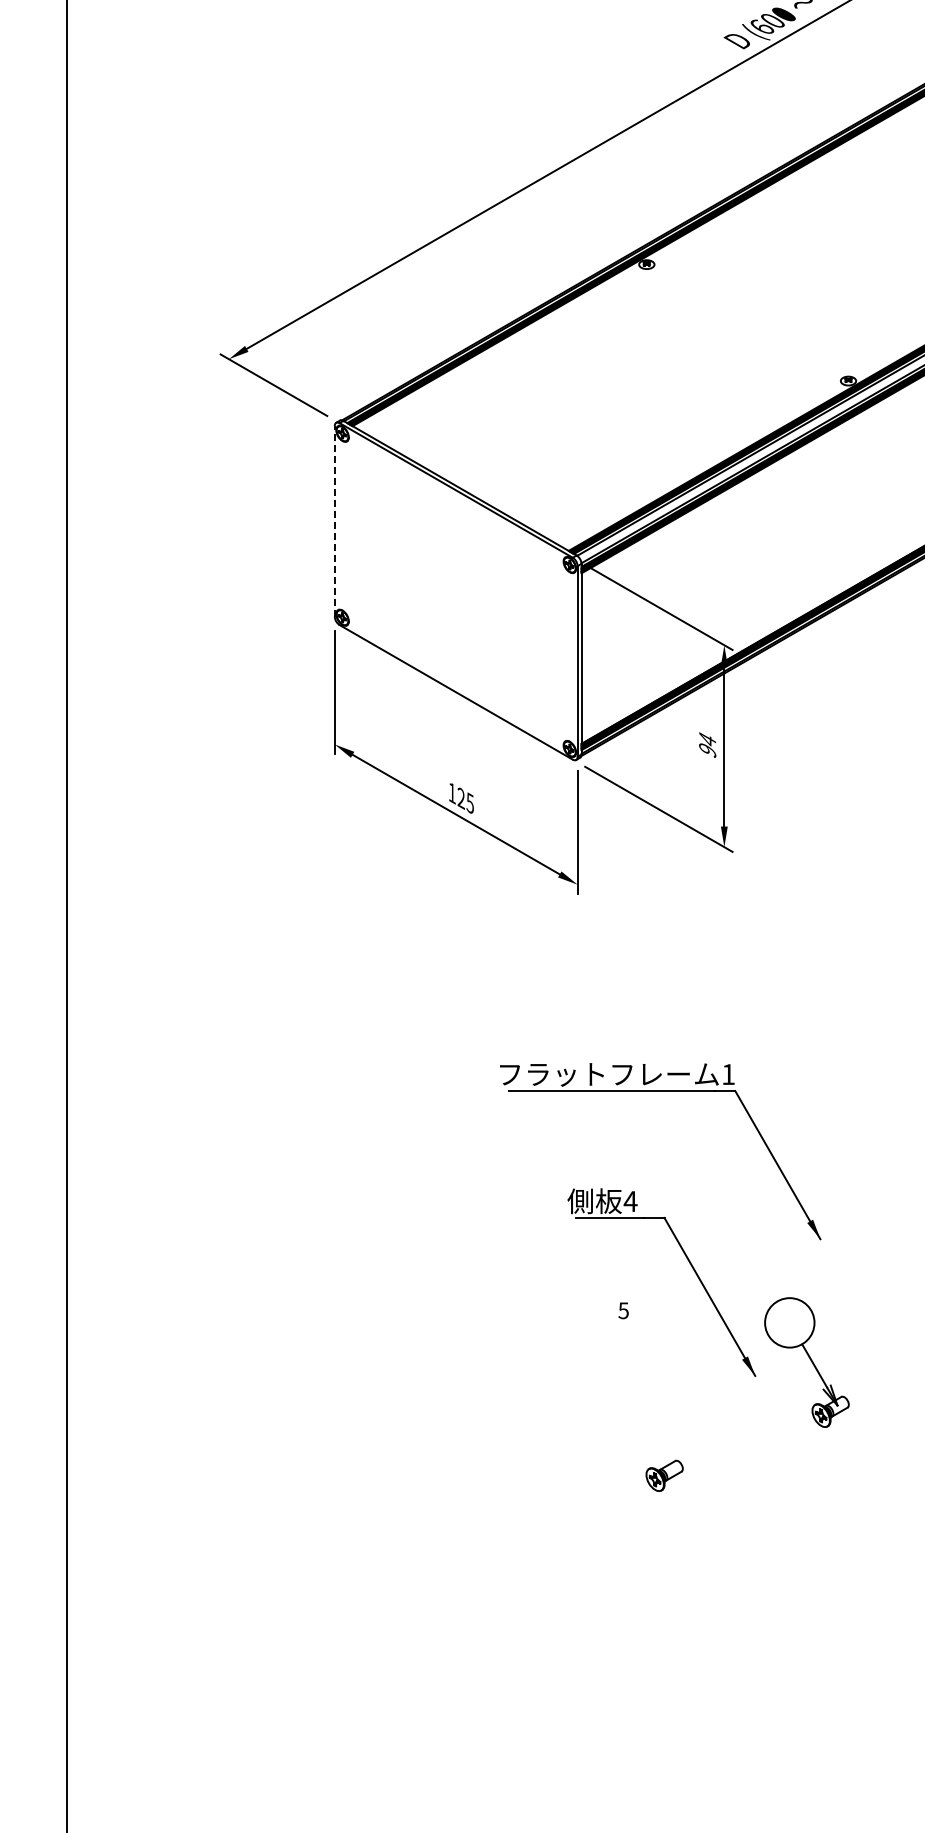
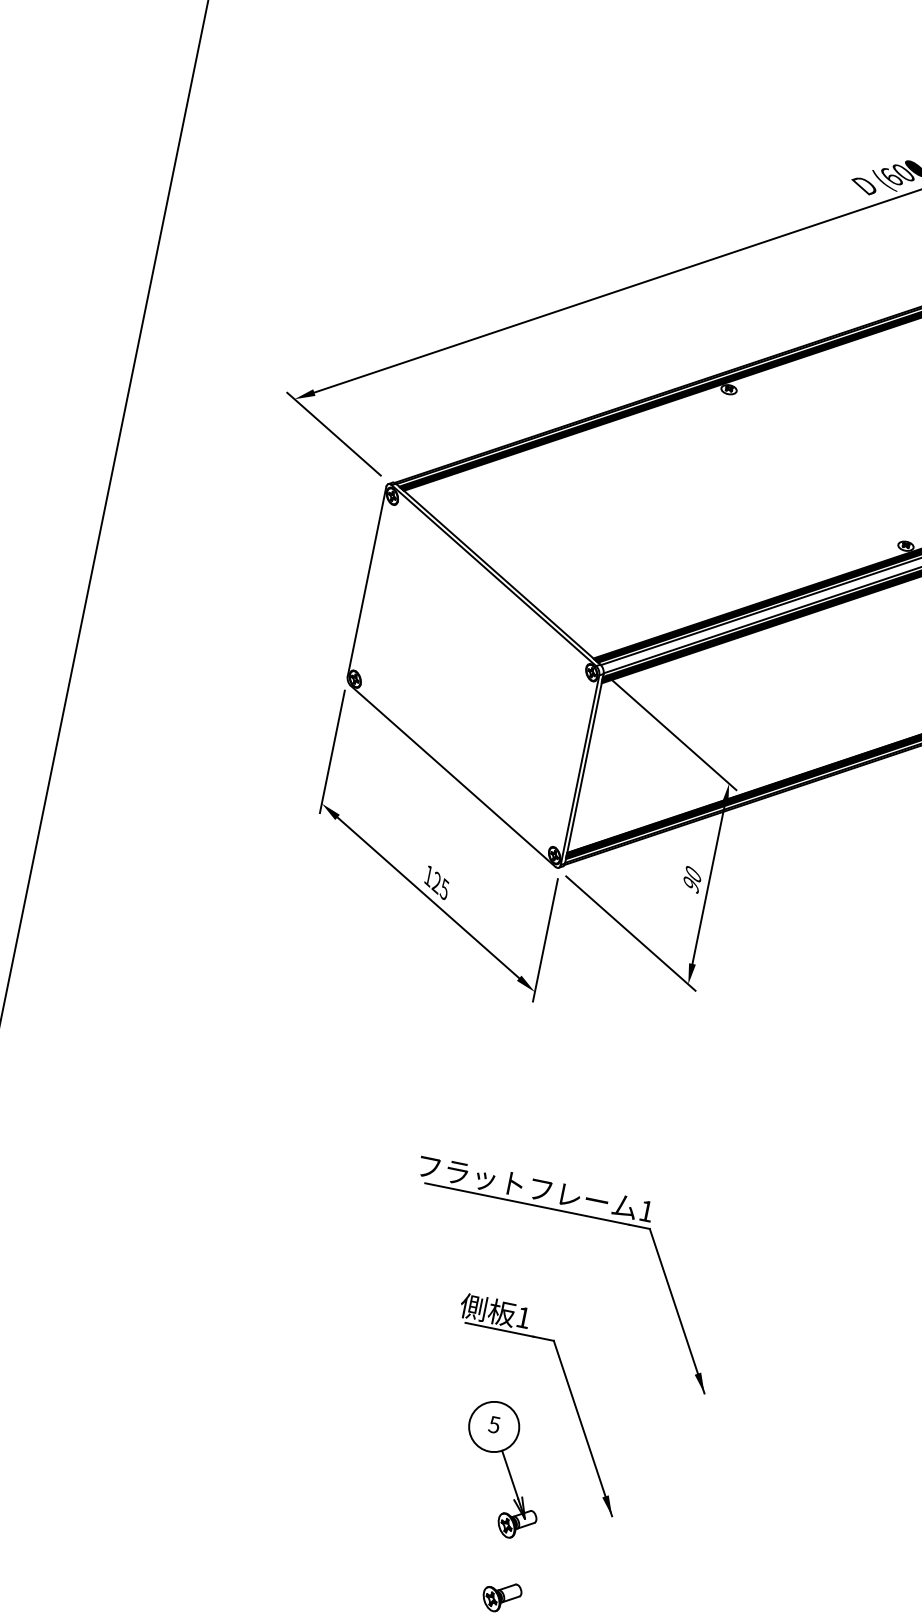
line: (334, 520) -> (366, 580), dashed -> solid
text: (707, 739) -> (693, 873), 94 -> 90
text: (630, 1201) -> (523, 1317), 4 -> 1
part: (806, 1362) -> (502, 1469), moved

